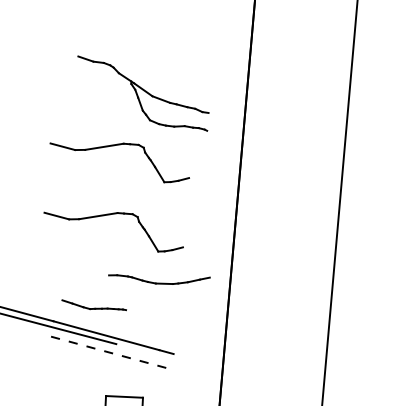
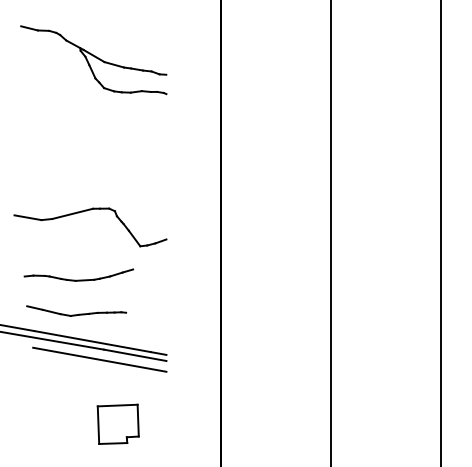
part: (142, 93) -> (93, 60), moved
part: (118, 145) -> (87, 136), removed
part: (158, 277) -> (78, 274), moved
part: (94, 305) -> (76, 310), size x1.43
line: (144, 351) -> (134, 355), added
line: (111, 352) -> (99, 359), dashed -> solid

